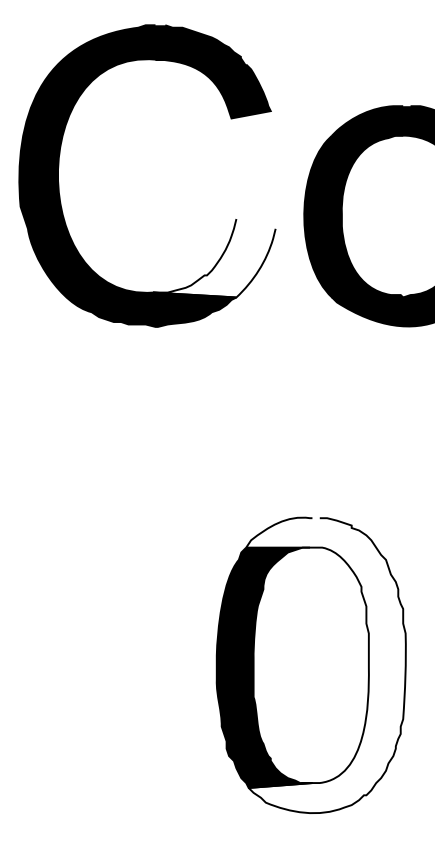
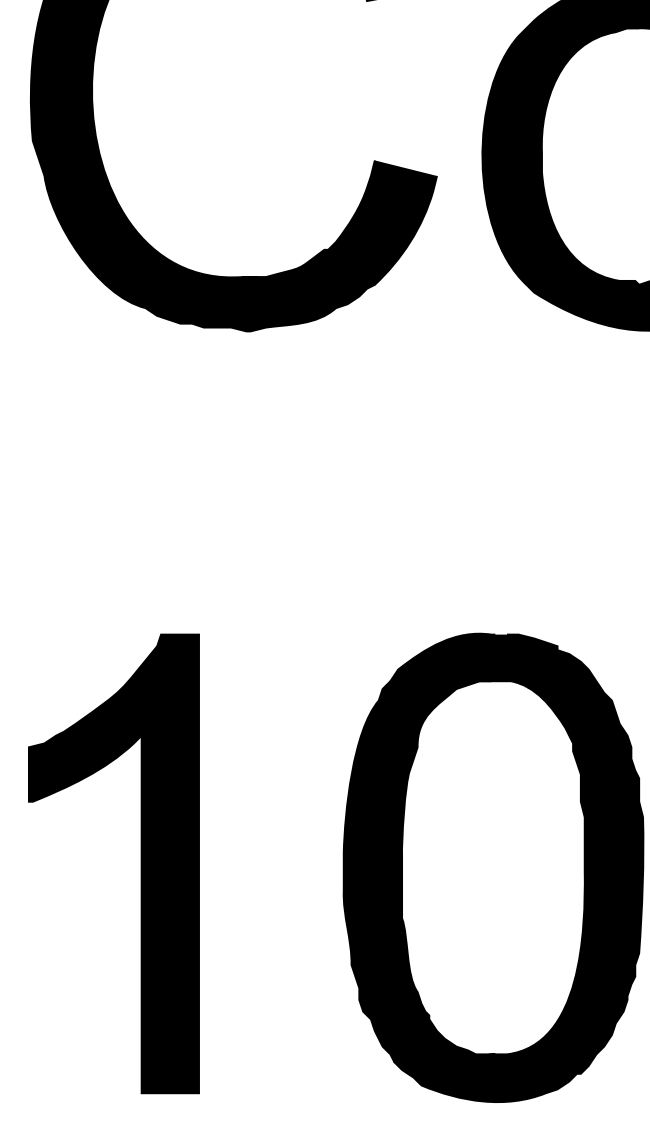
fill: (214, 258) -> (340, 223), added
part: (88, 662) -> (140, 863), added
fill: (325, 665) -> (516, 868), added

